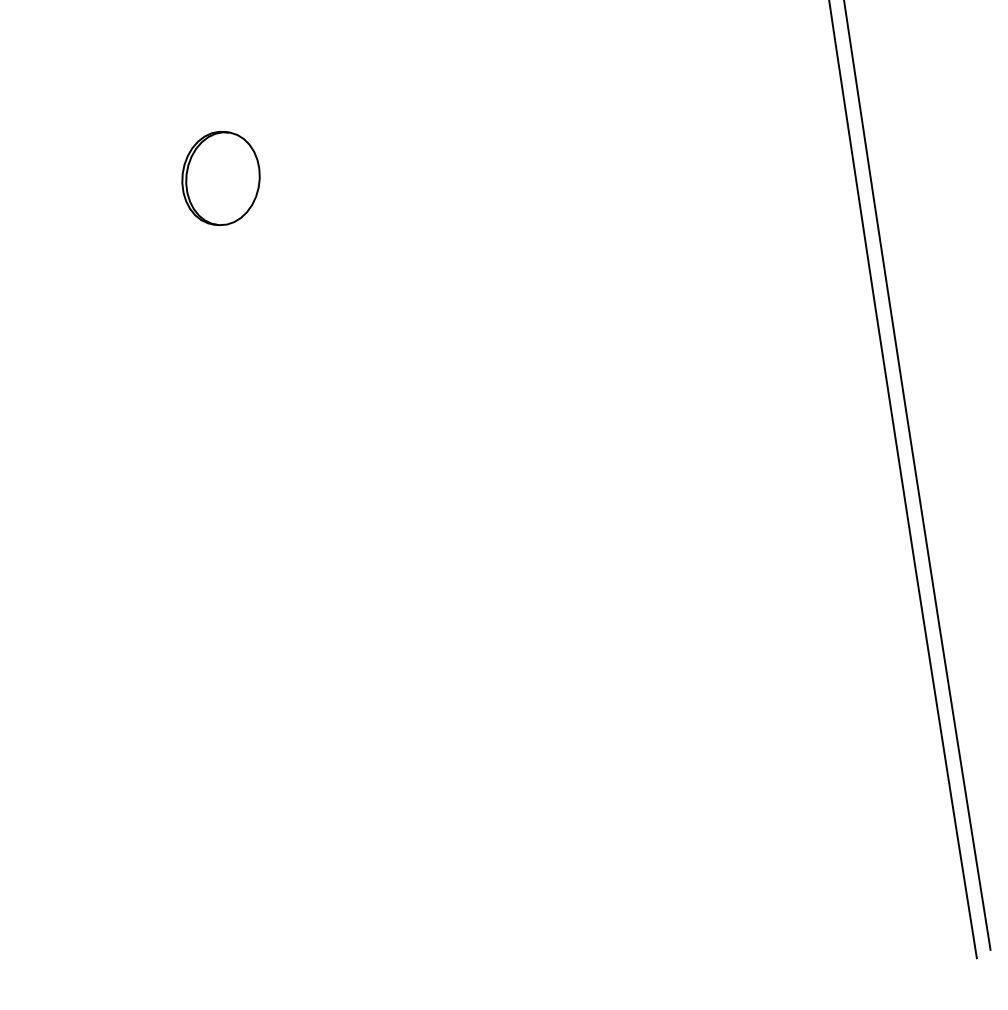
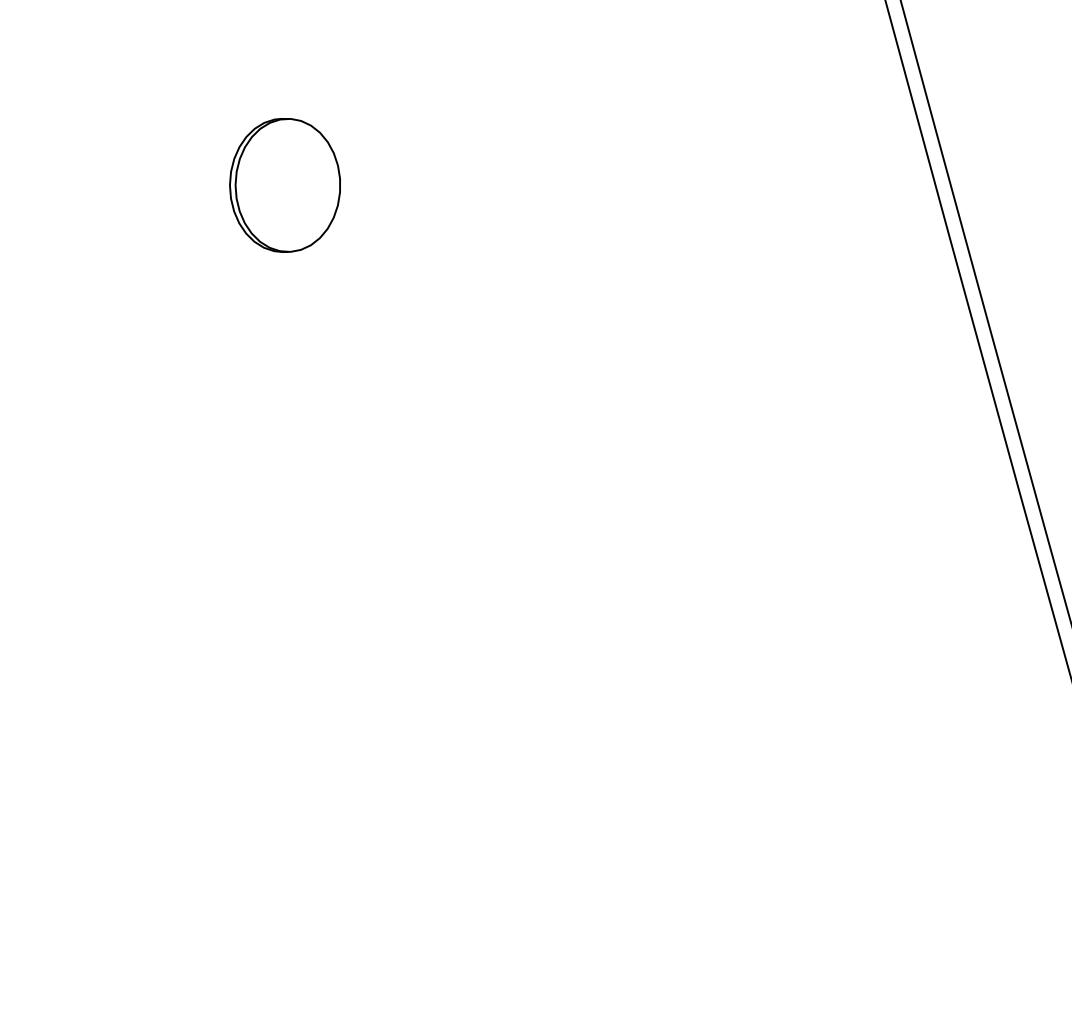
part: (220, 178) -> (284, 185), size x1.43

